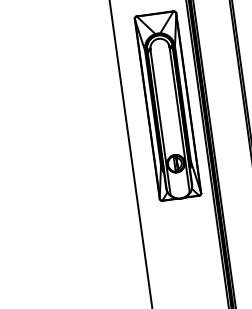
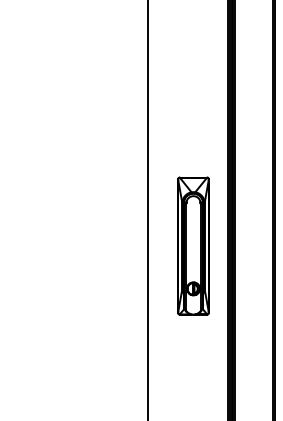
part: (168, 106) -> (193, 246), size x0.7

